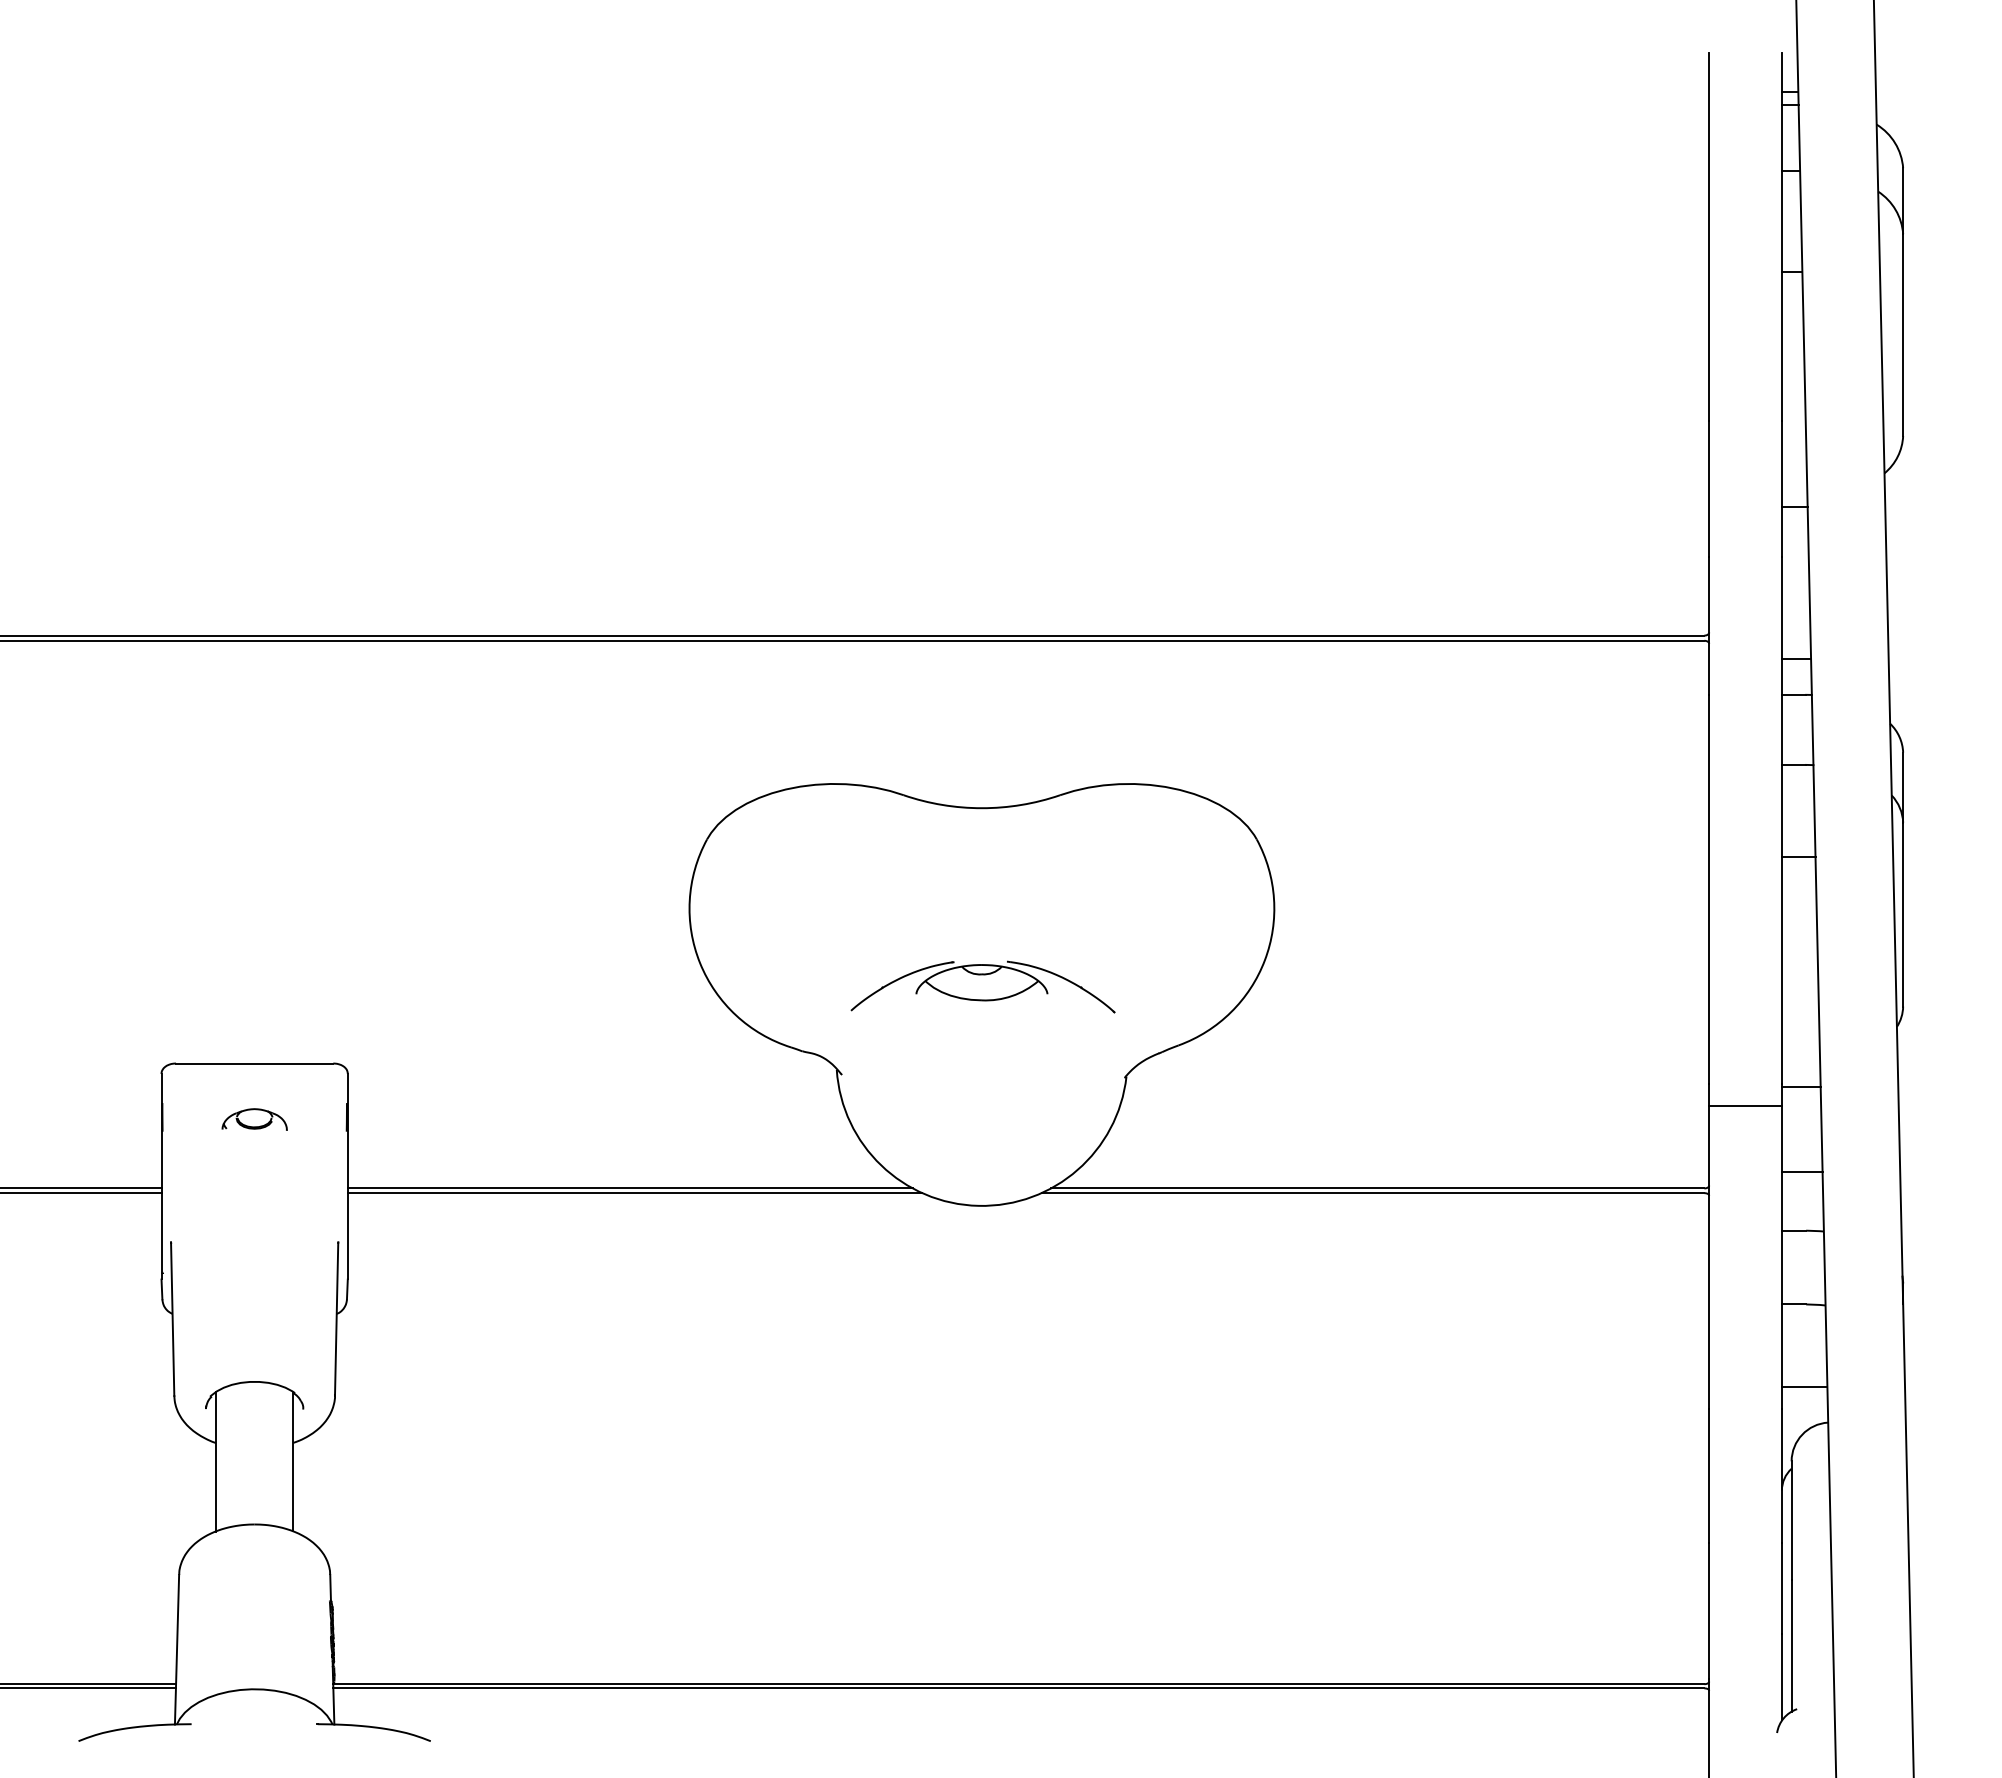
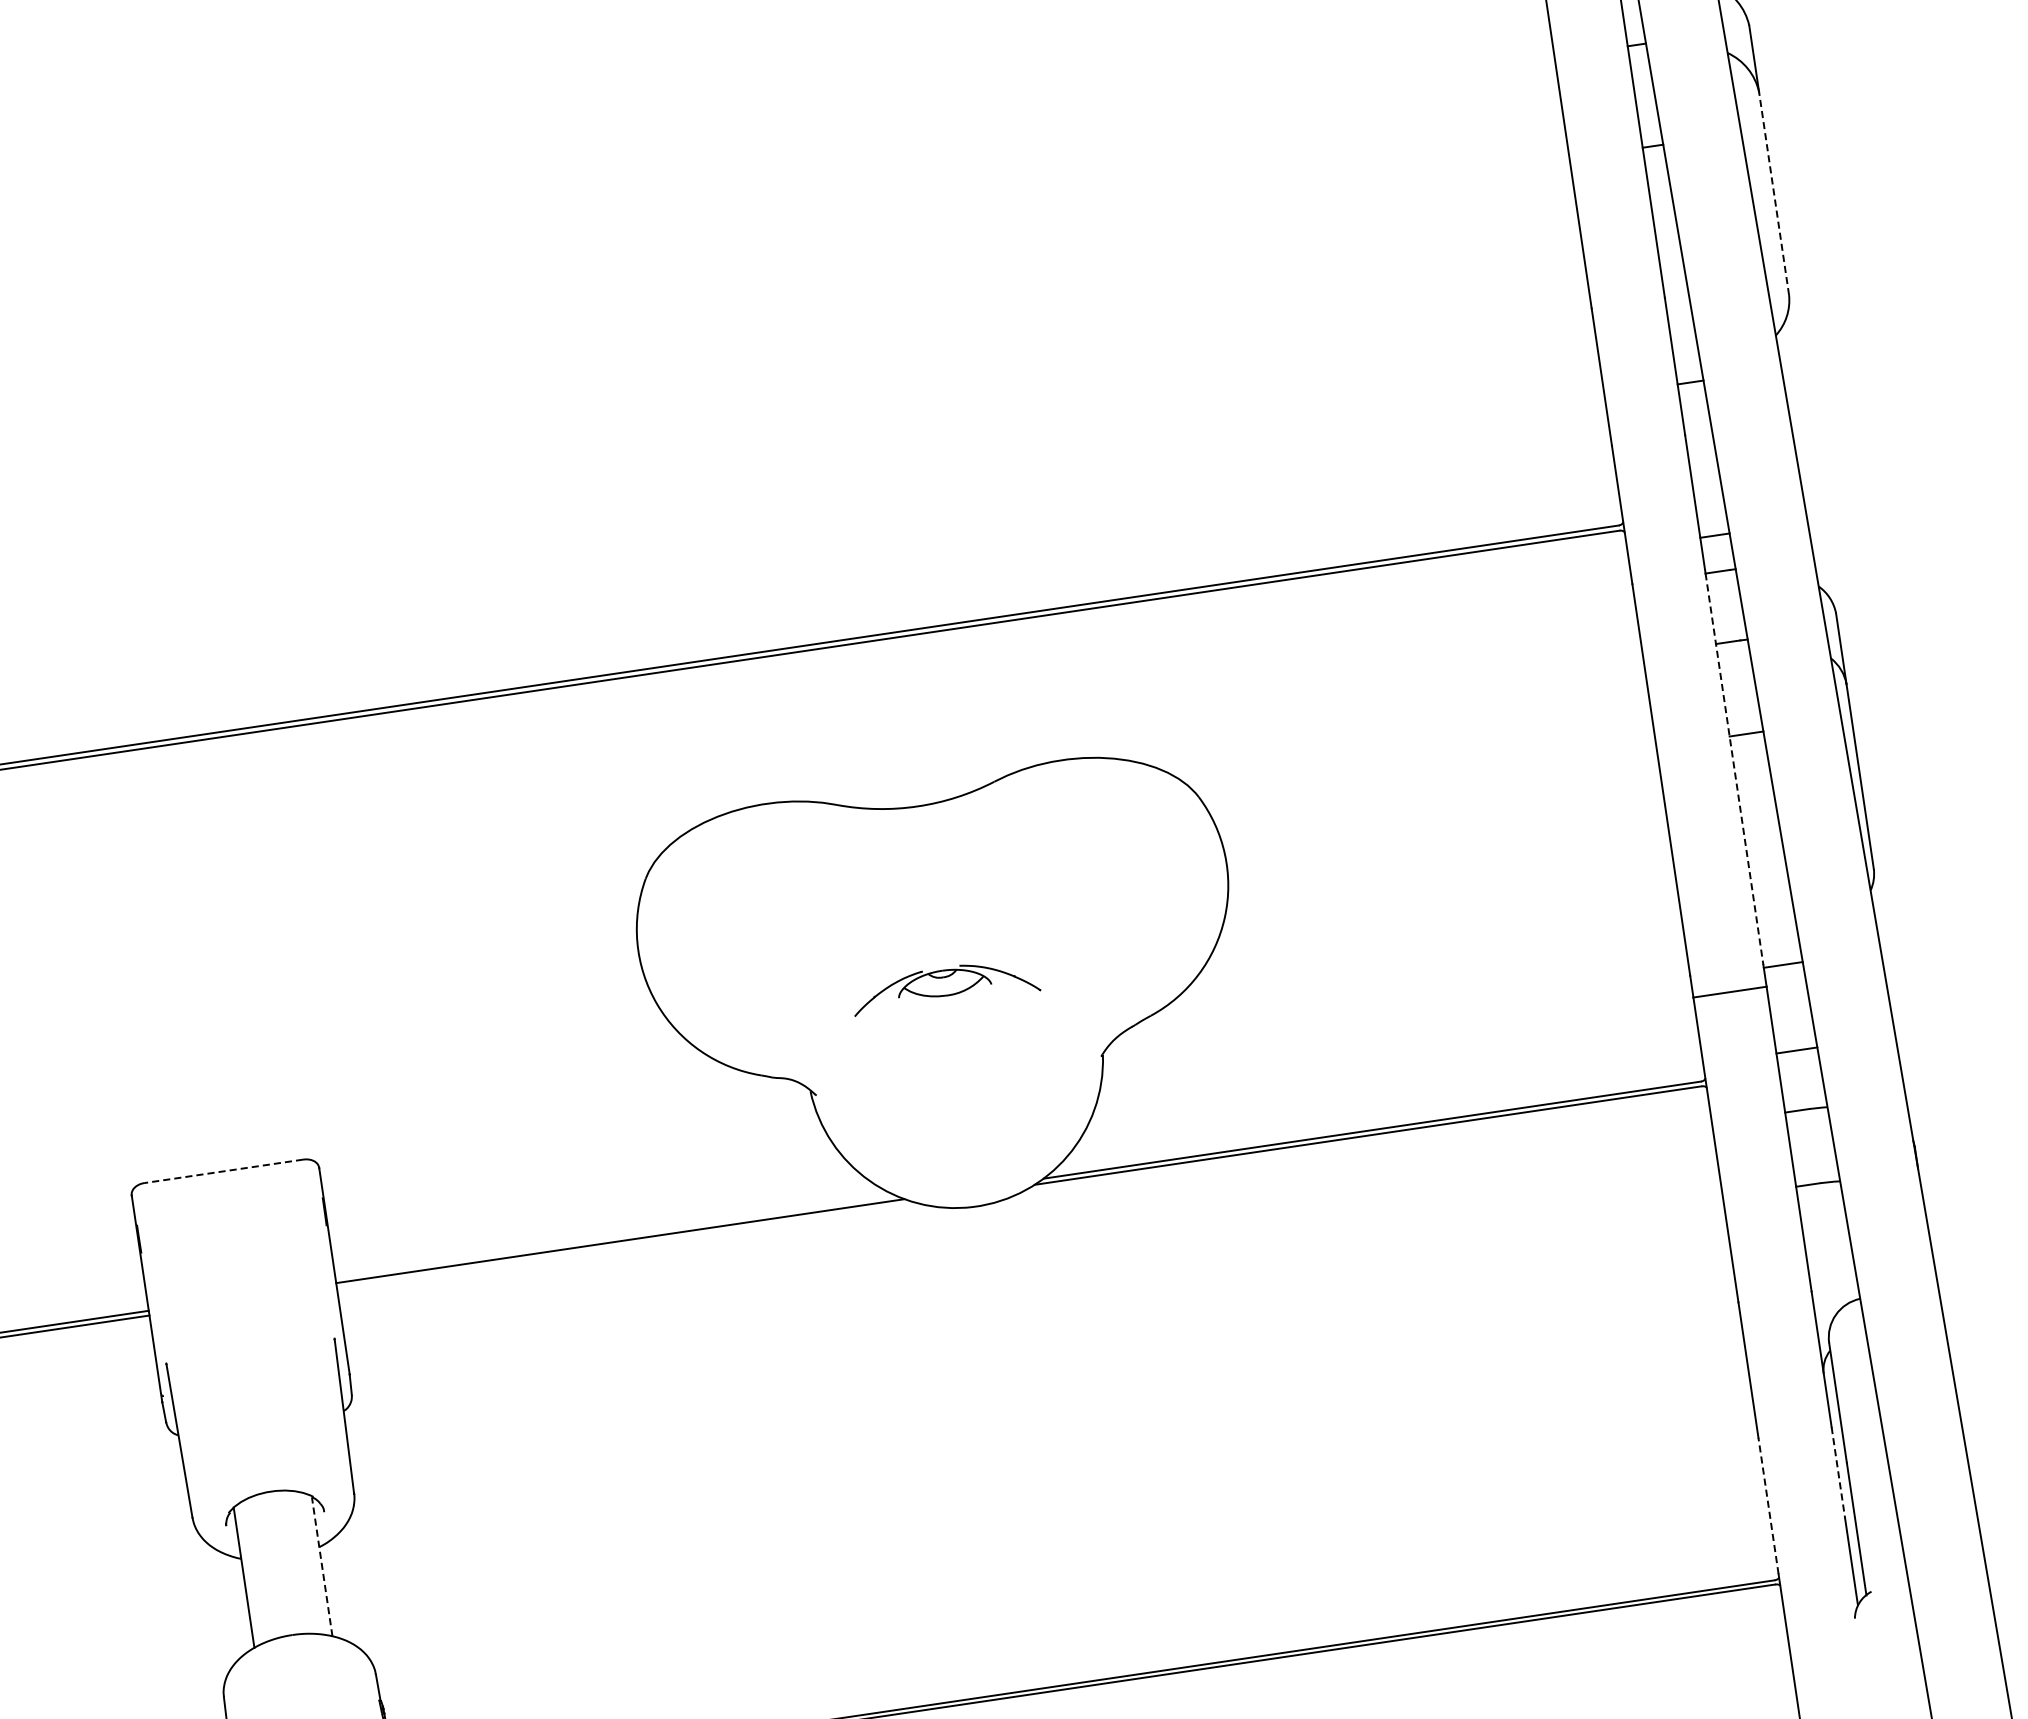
line: (1903, 335) -> (1774, 193), solid -> dashed
line: (1781, 889) -> (1734, 769), solid -> dashed
part: (982, 986) -> (944, 985), size x0.7
line: (254, 1063) -> (223, 1171), solid -> dashed
part: (254, 1119) -> (232, 1227), removed
line: (634, 1193) -> (625, 1245), removed
line: (1804, 1386) -> (1831, 1265), removed
line: (293, 1461) -> (322, 1565), solid -> dashed
line: (1781, 1589) -> (1838, 1473), solid -> dashed
line: (1709, 1611) -> (1768, 1506), solid -> dashed

